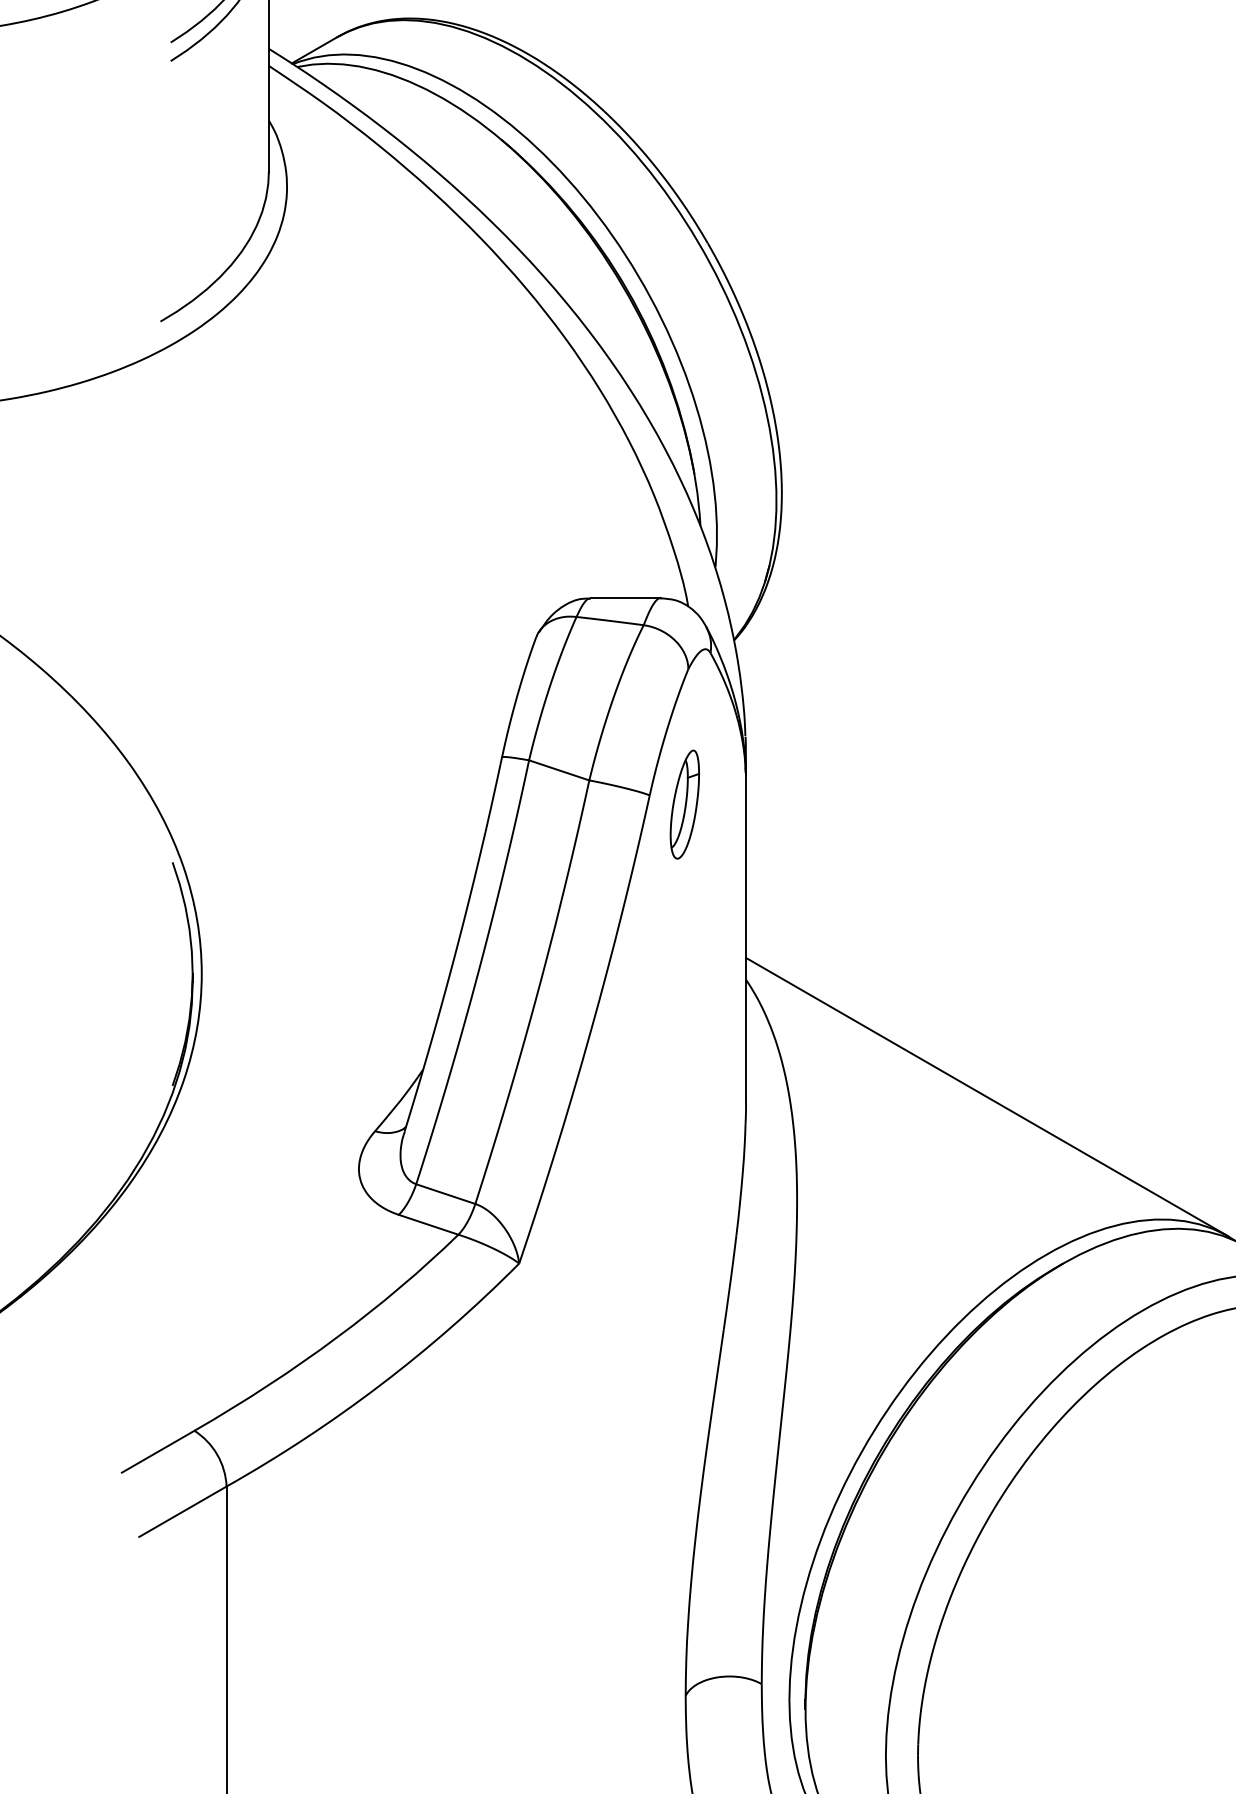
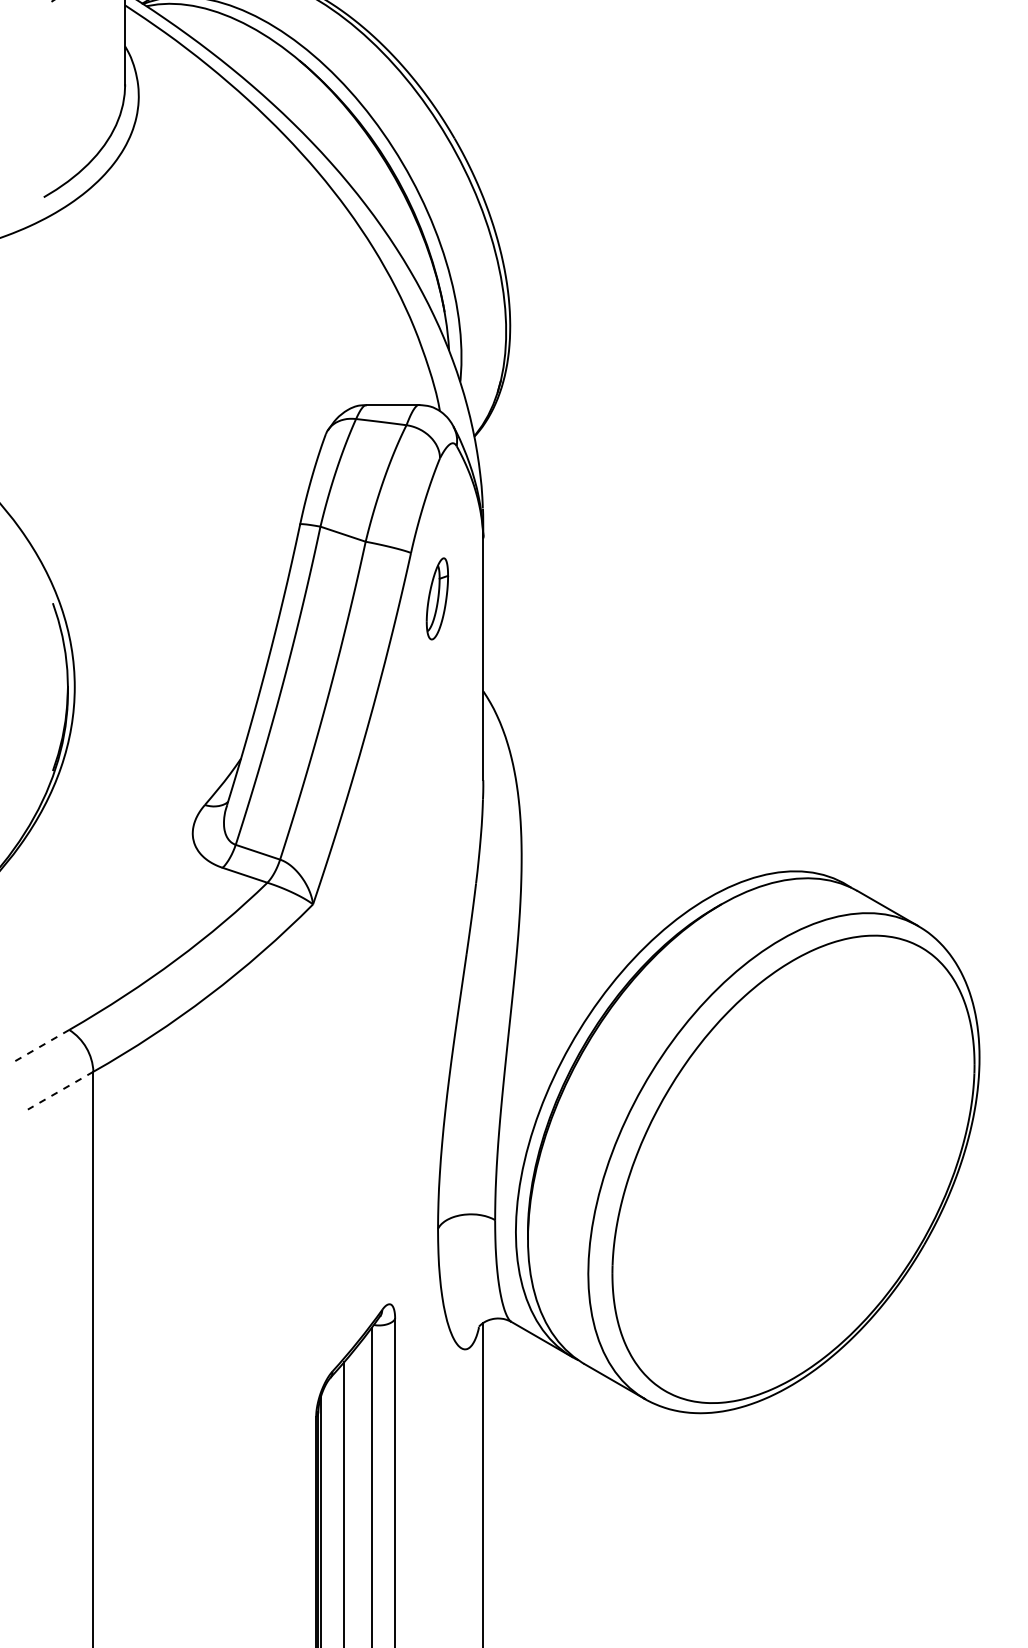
part: (684, 804) -> (437, 598), moved
line: (987, 1097) -> (664, 779), removed
line: (157, 1451) -> (41, 1045), solid -> dashed
line: (182, 1511) -> (60, 1090), solid -> dashed

